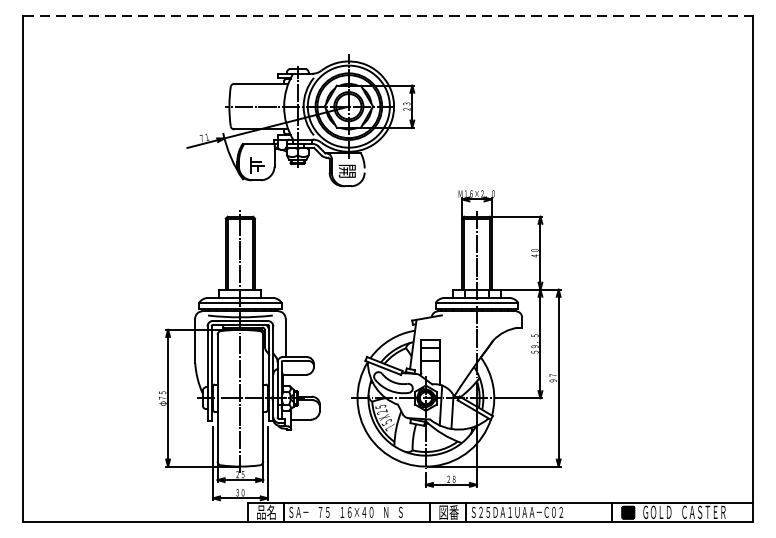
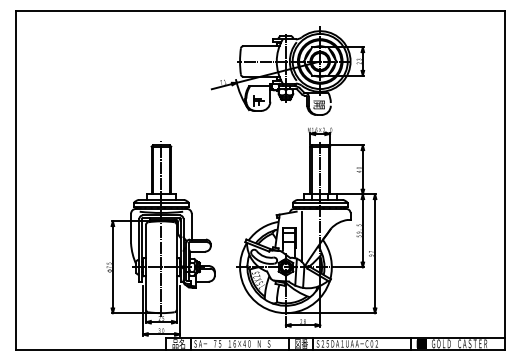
line: (388, 15) -> (260, 10), dashed -> solid
part: (300, 120) -> (287, 70), moved
line: (450, 352) -> (302, 236), added

